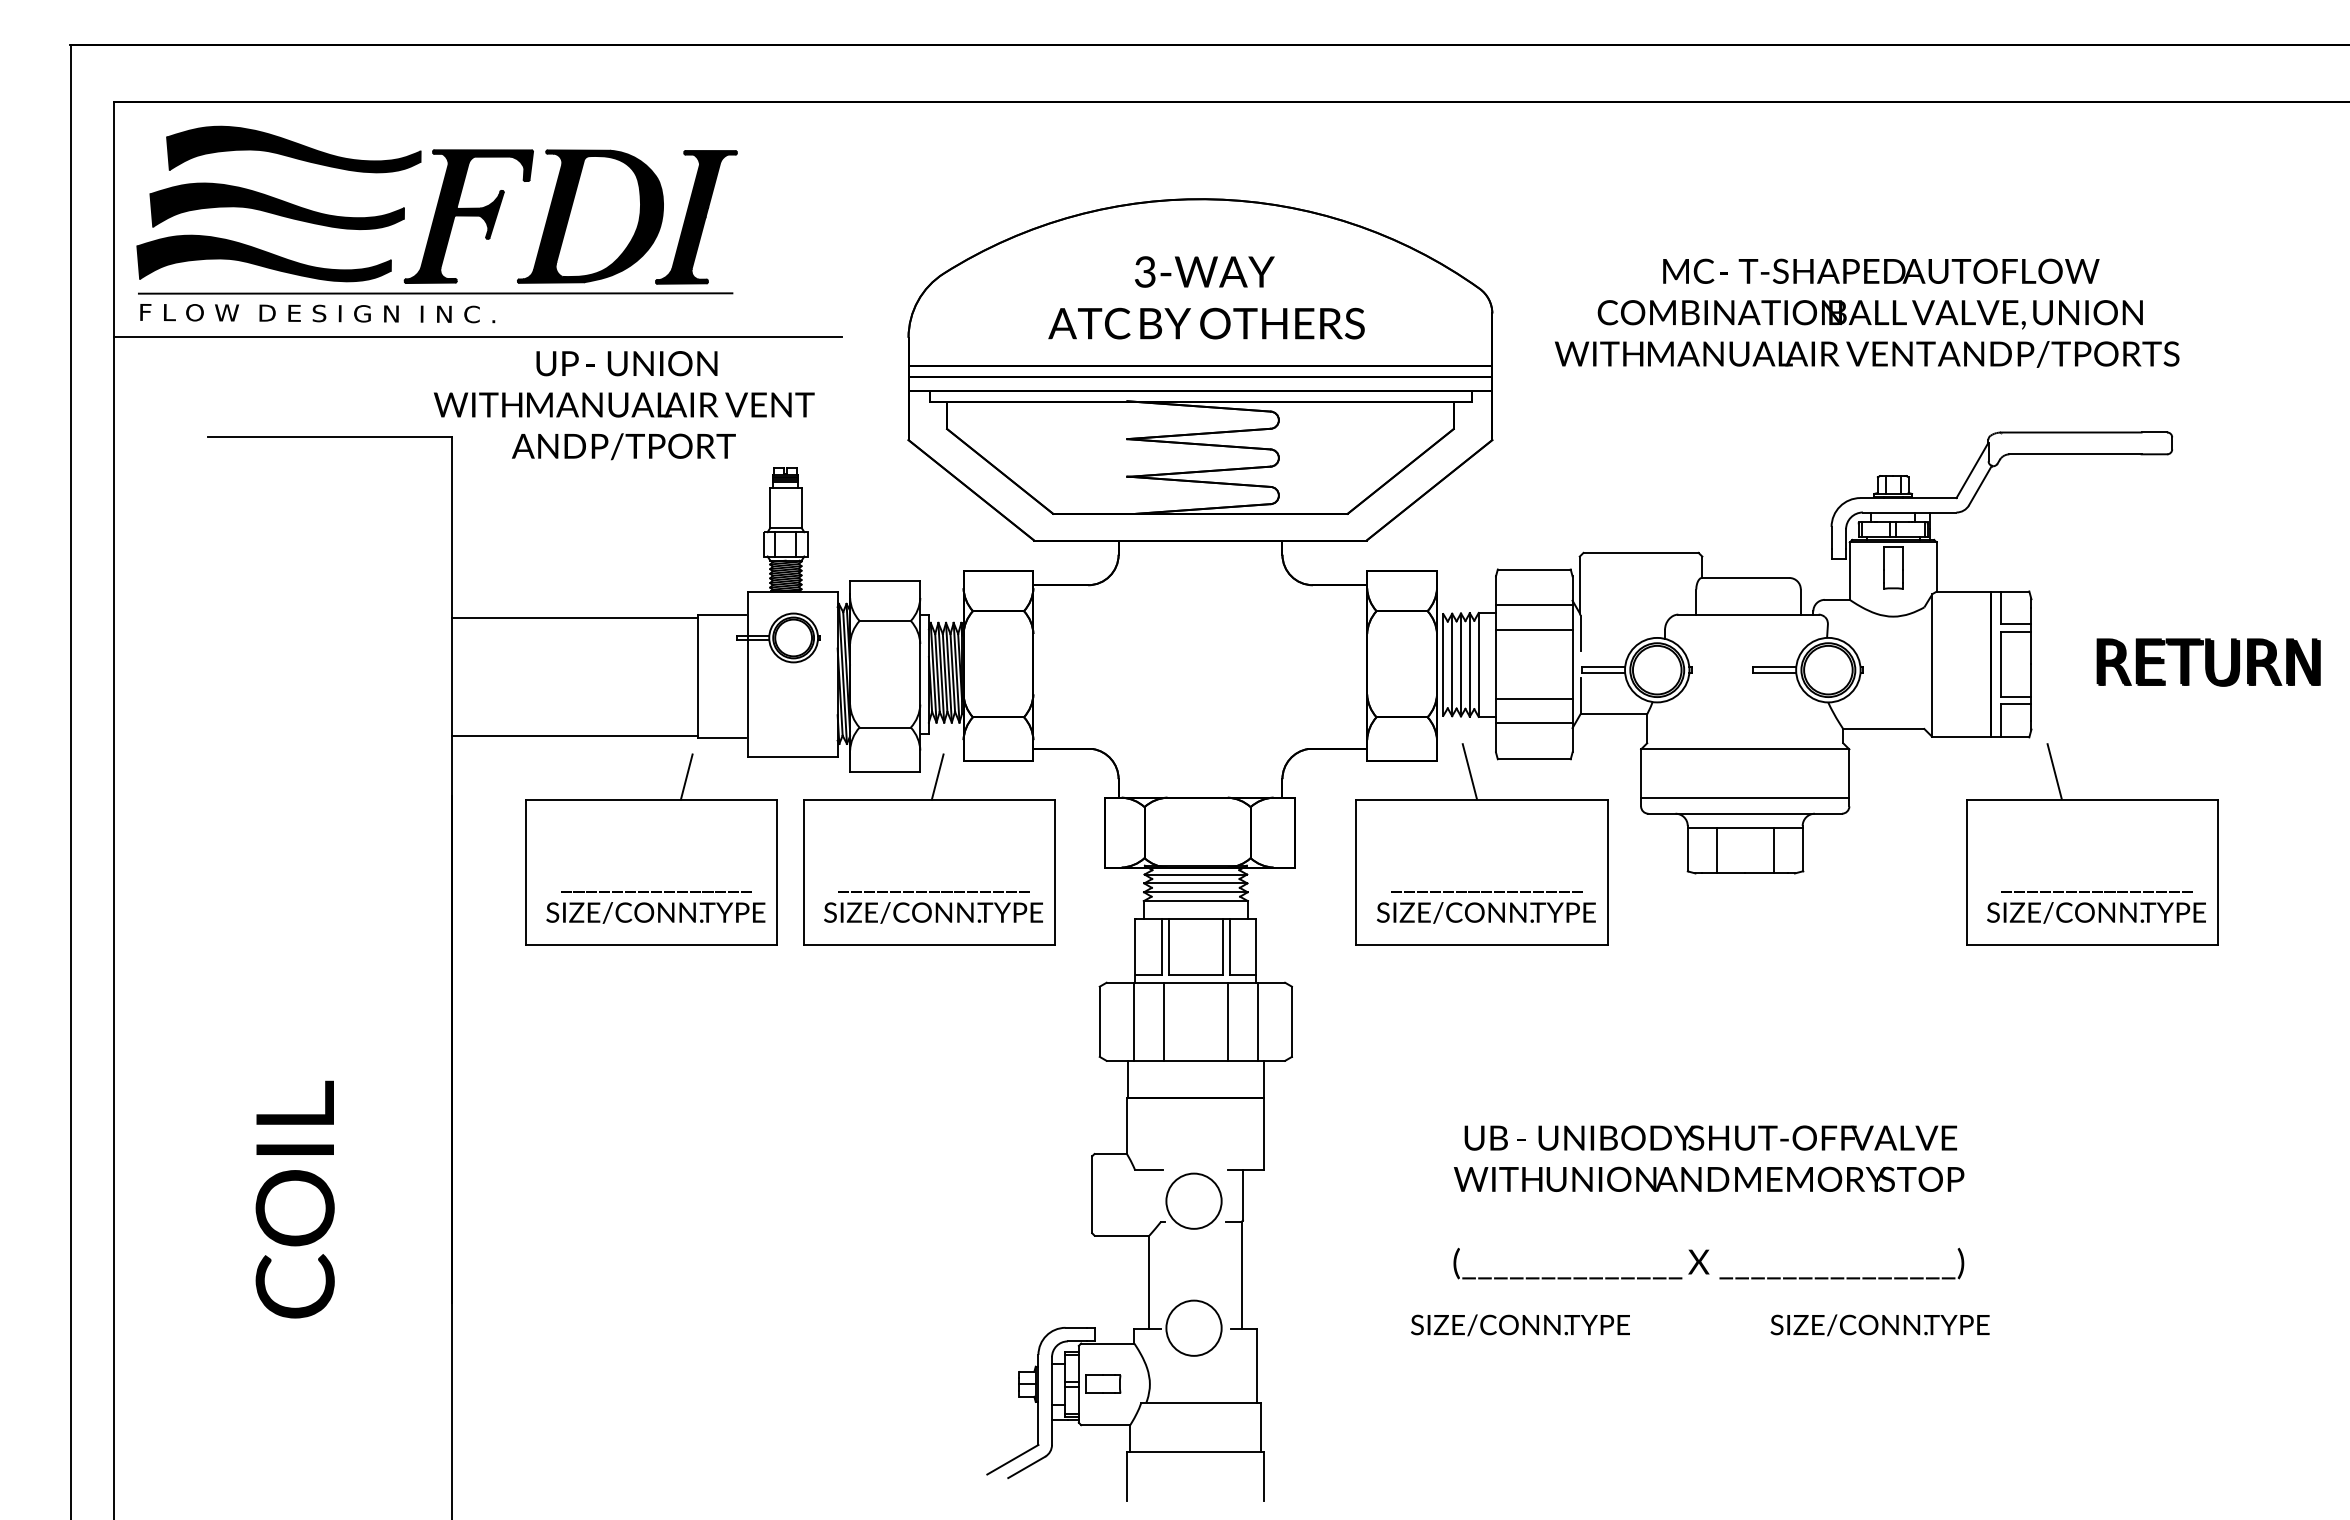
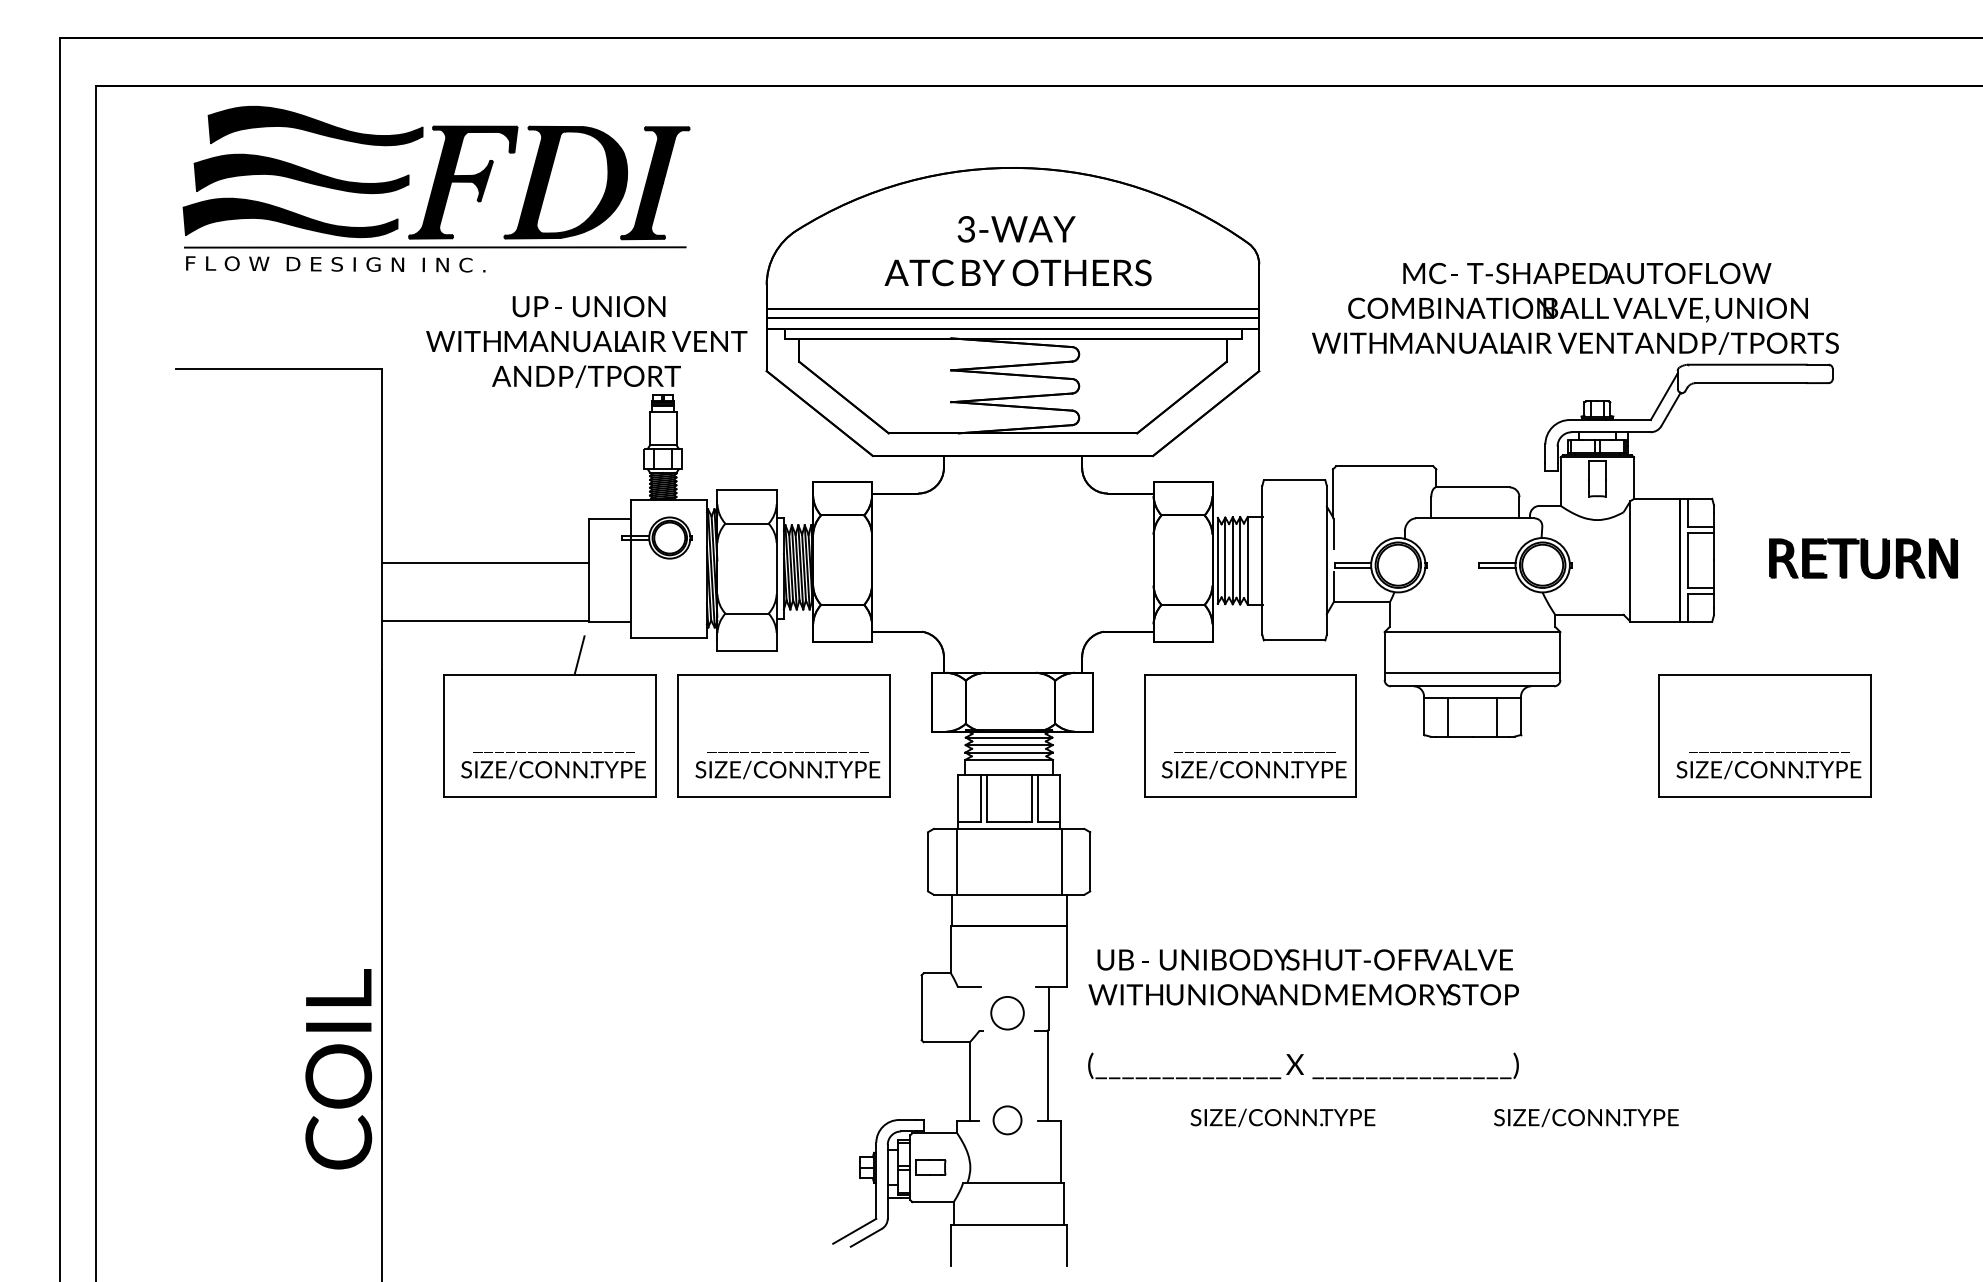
part: (436, 224) -> (435, 189), moved
text: (1867, 312) -> (1575, 308), moved
line: (477, 337) -> (403, 284), removed
text: (624, 405) -> (586, 341), moved
line: (1533, 605) -> (1293, 510), removed
line: (574, 618) -> (484, 563), moved
line: (1533, 629) -> (1293, 530), removed
line: (1533, 699) -> (1293, 589), removed
line: (1533, 723) -> (1293, 610), removed
line: (1469, 771) -> (1239, 650), removed
line: (2054, 771) -> (1733, 650), removed
line: (937, 776) -> (791, 654), removed
line: (1163, 1021) -> (981, 861), removed
line: (1228, 1021) -> (1036, 861), removed
text: (294, 1199) -> (338, 1069), moved
circle: (1193, 1200) -> (1007, 1012), size x0.7
text: (1708, 1202) -> (1303, 1014), moved
circle: (1193, 1327) -> (1007, 1119), size x0.6

